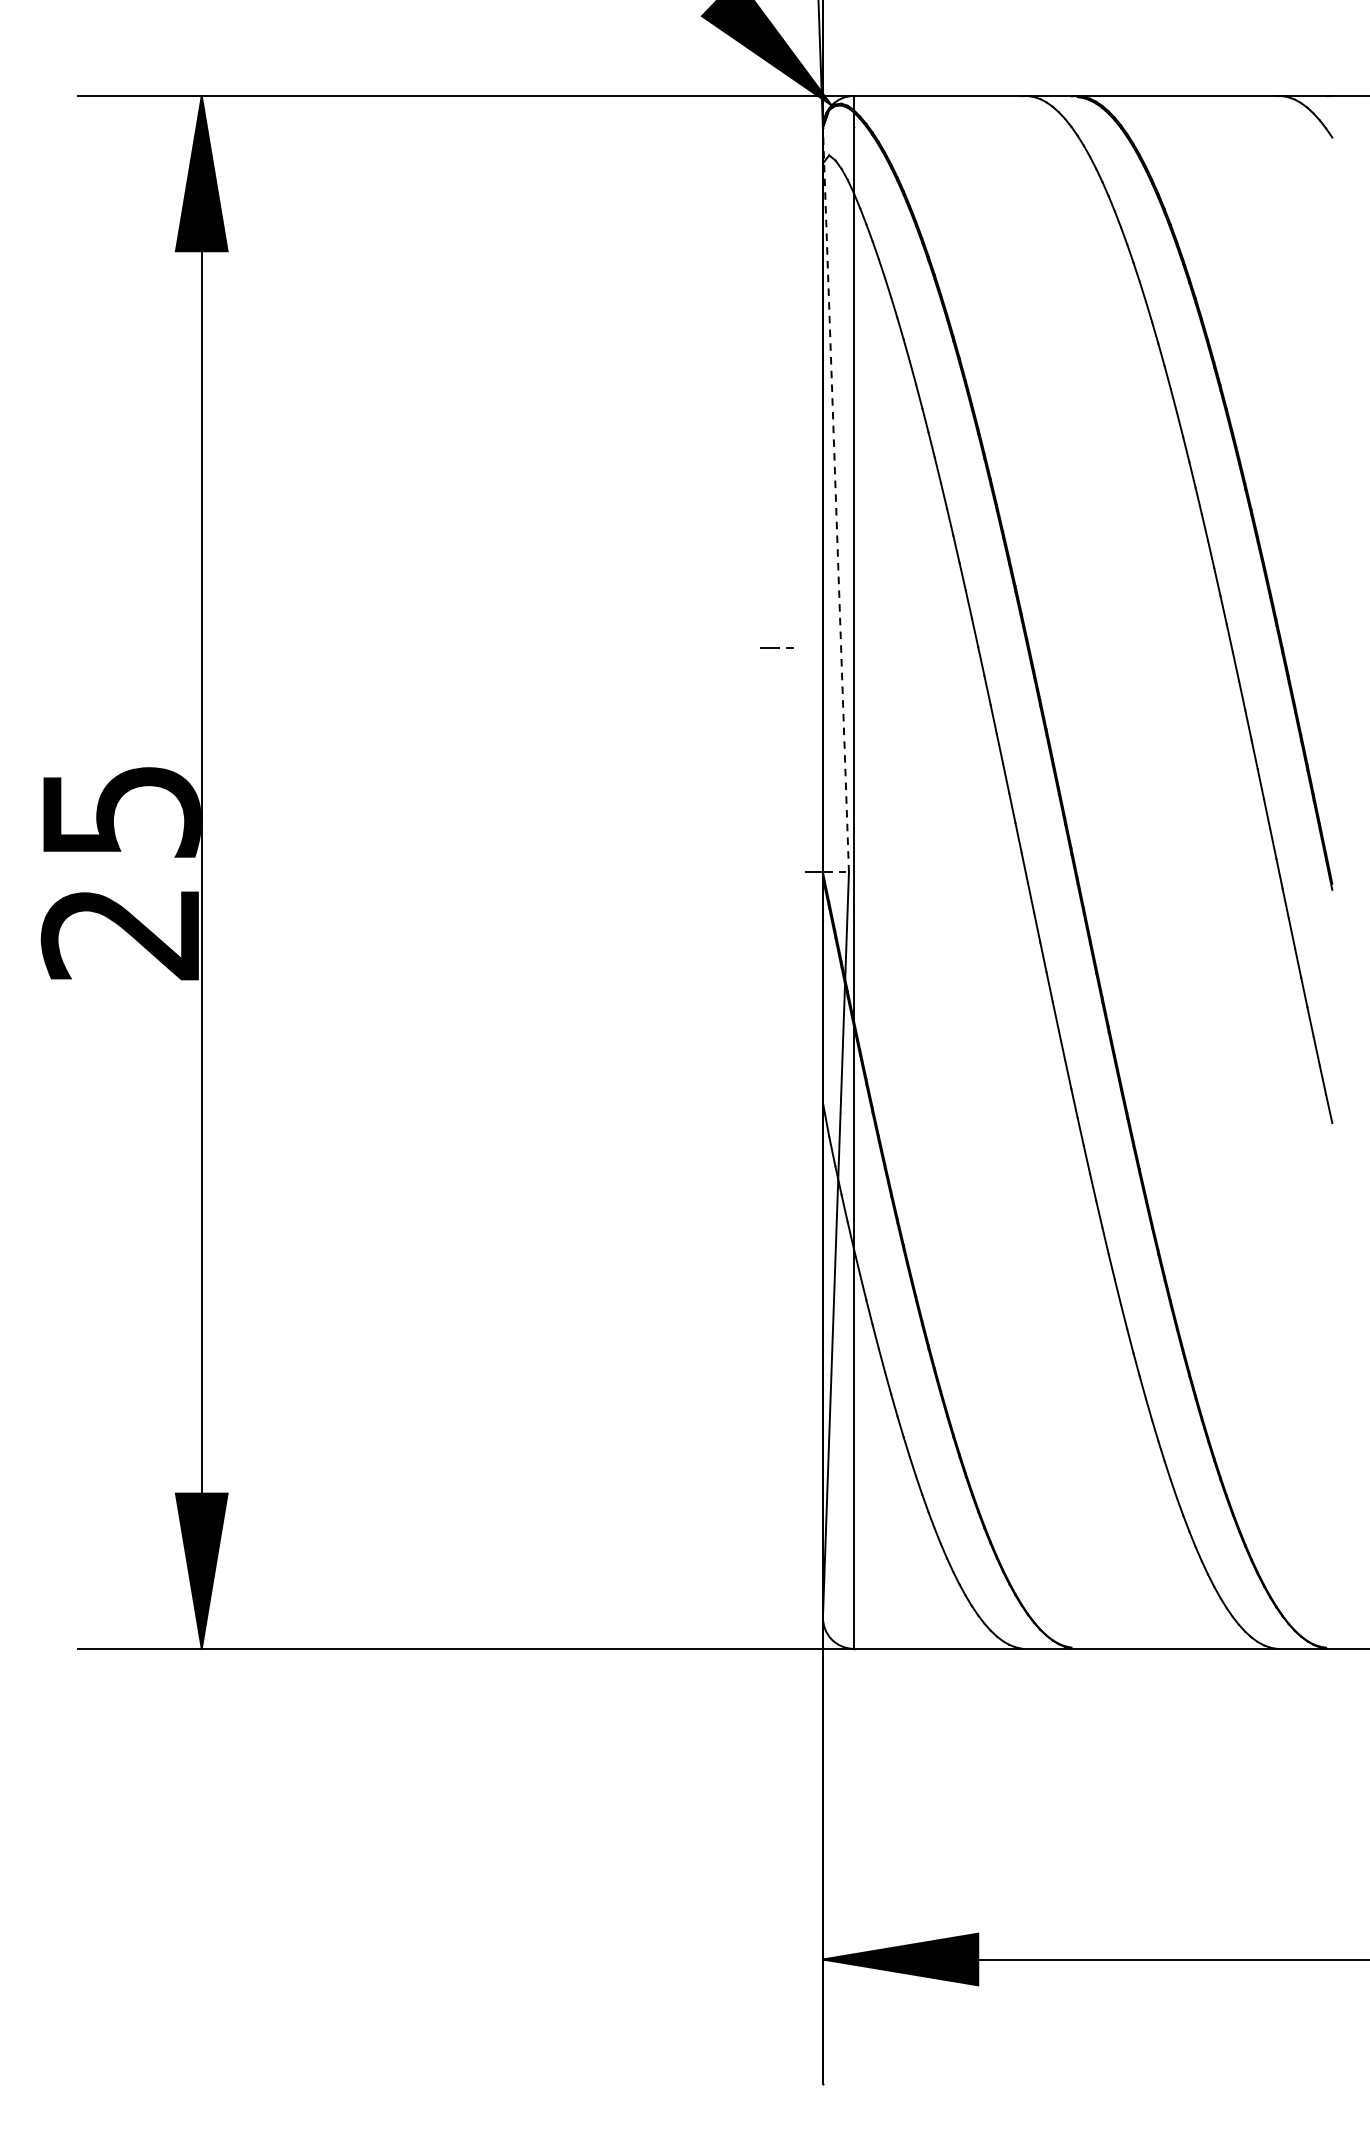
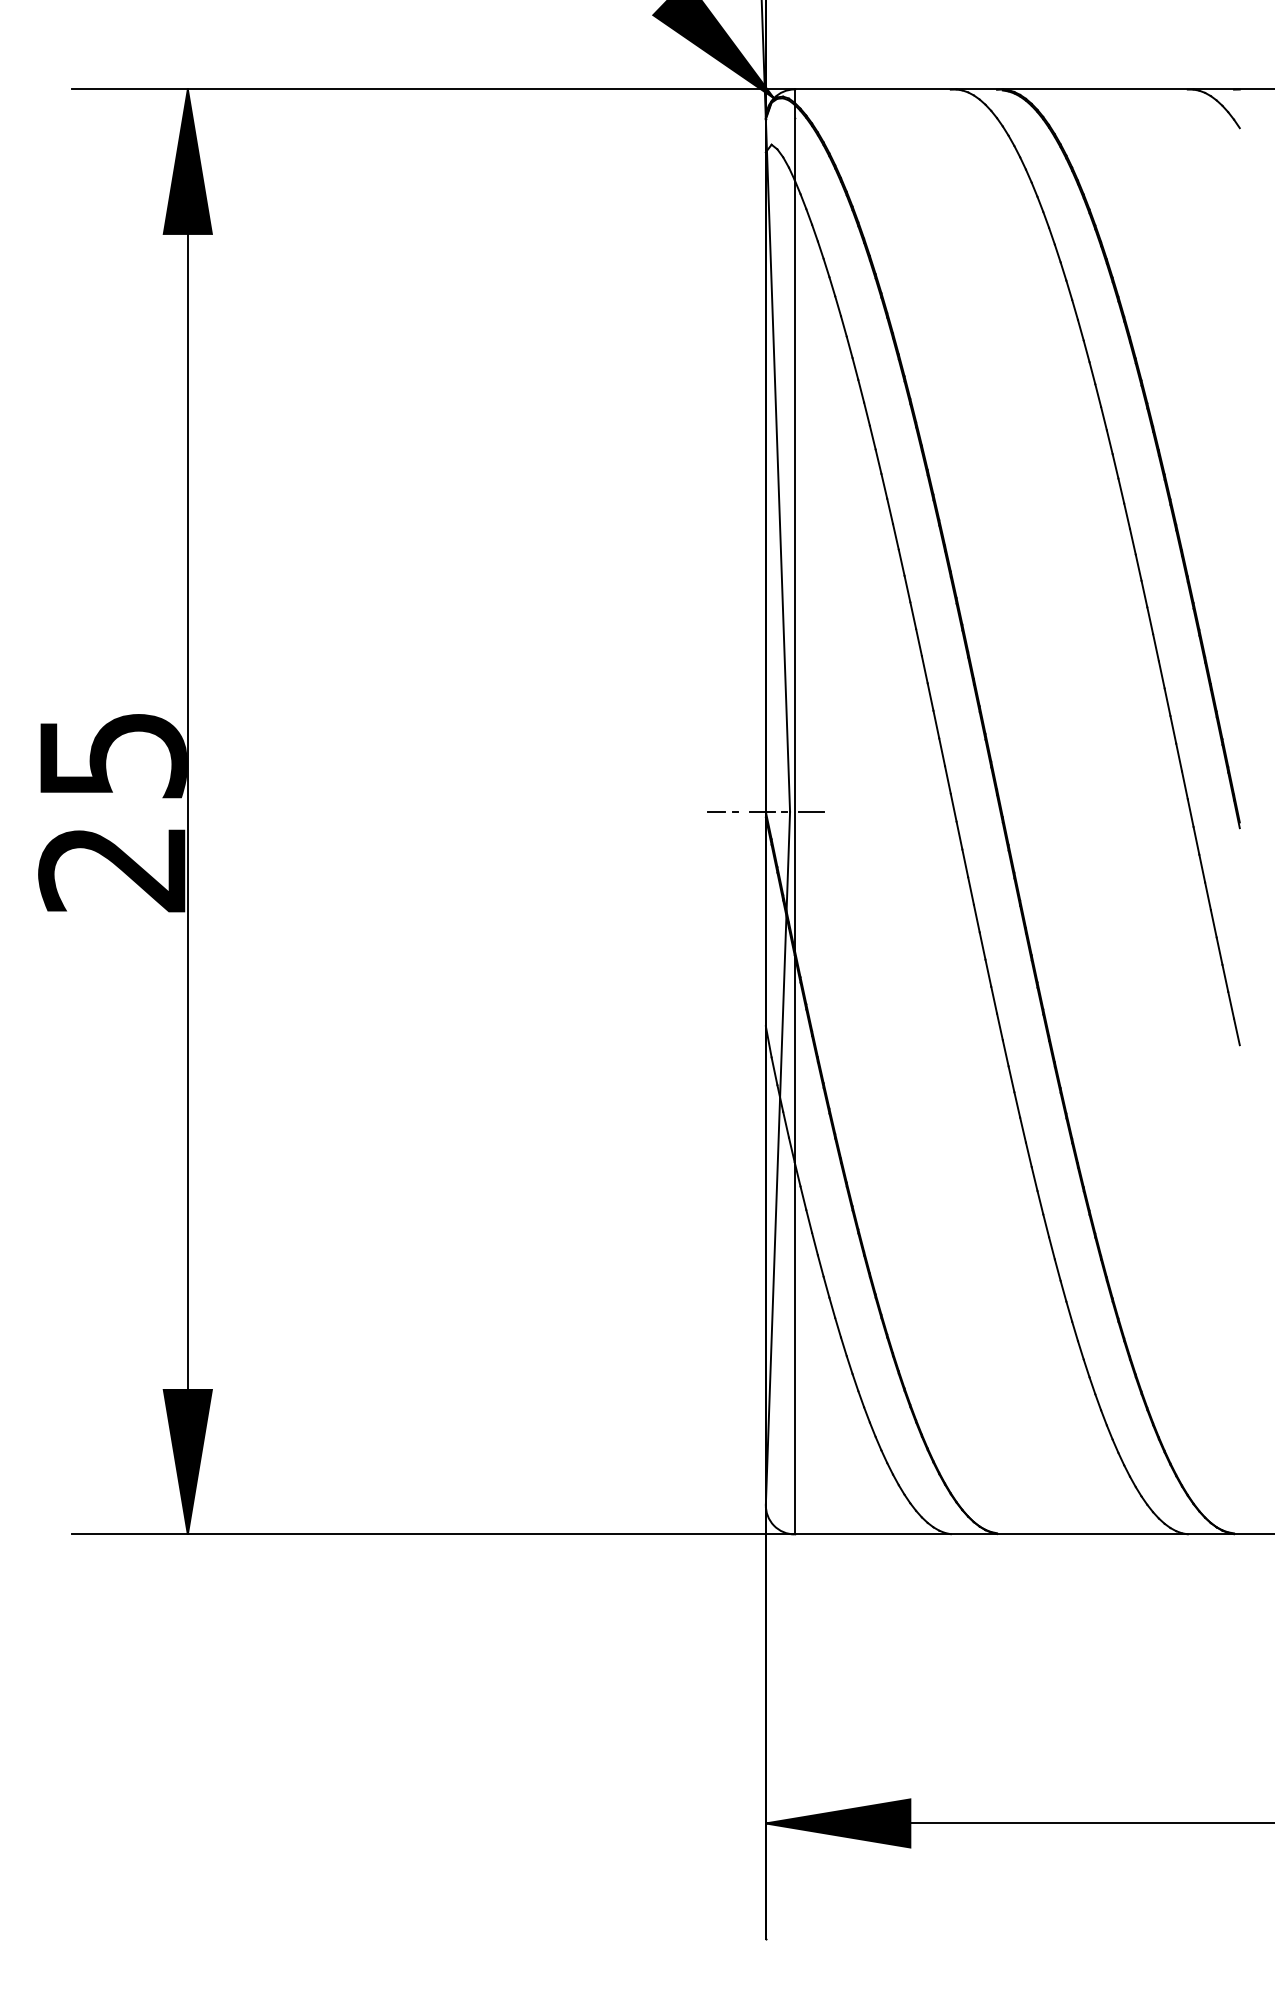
line: (835, 500) -> (777, 465), dashed -> solid
line: (776, 647) -> (722, 811), moved
line: (871, 871) -> (811, 811), added

